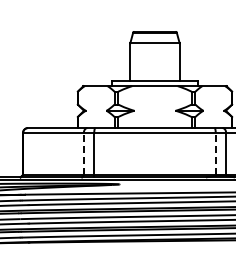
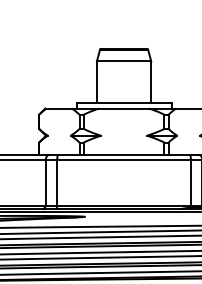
line: (83, 154) -> (45, 183), dashed -> solid
line: (215, 154) -> (190, 183), dashed -> solid

